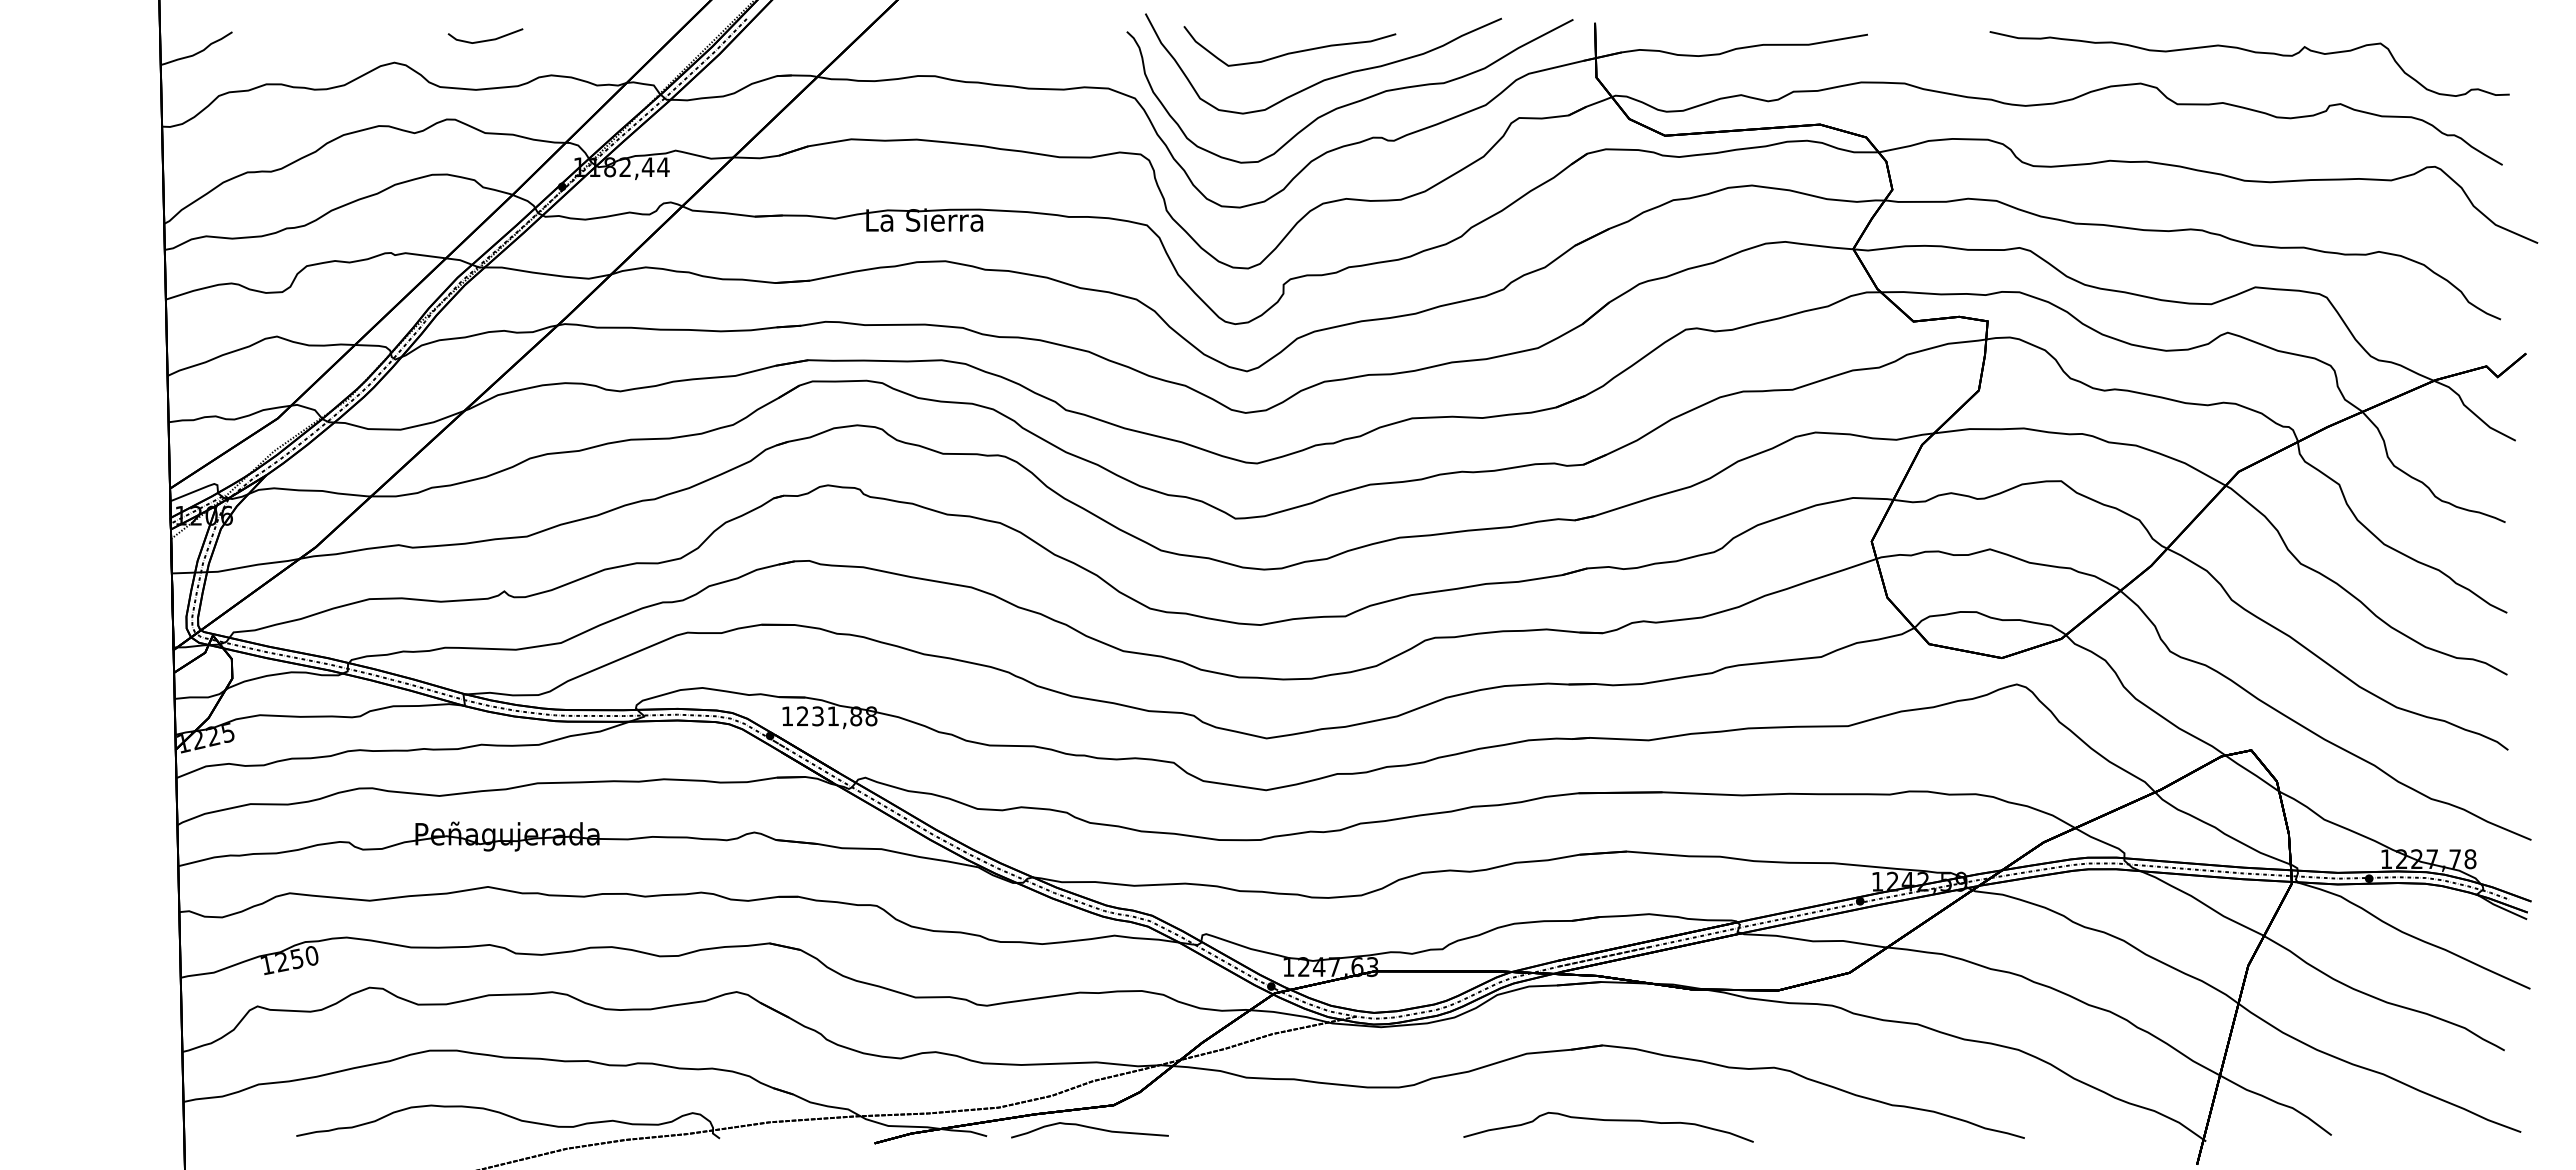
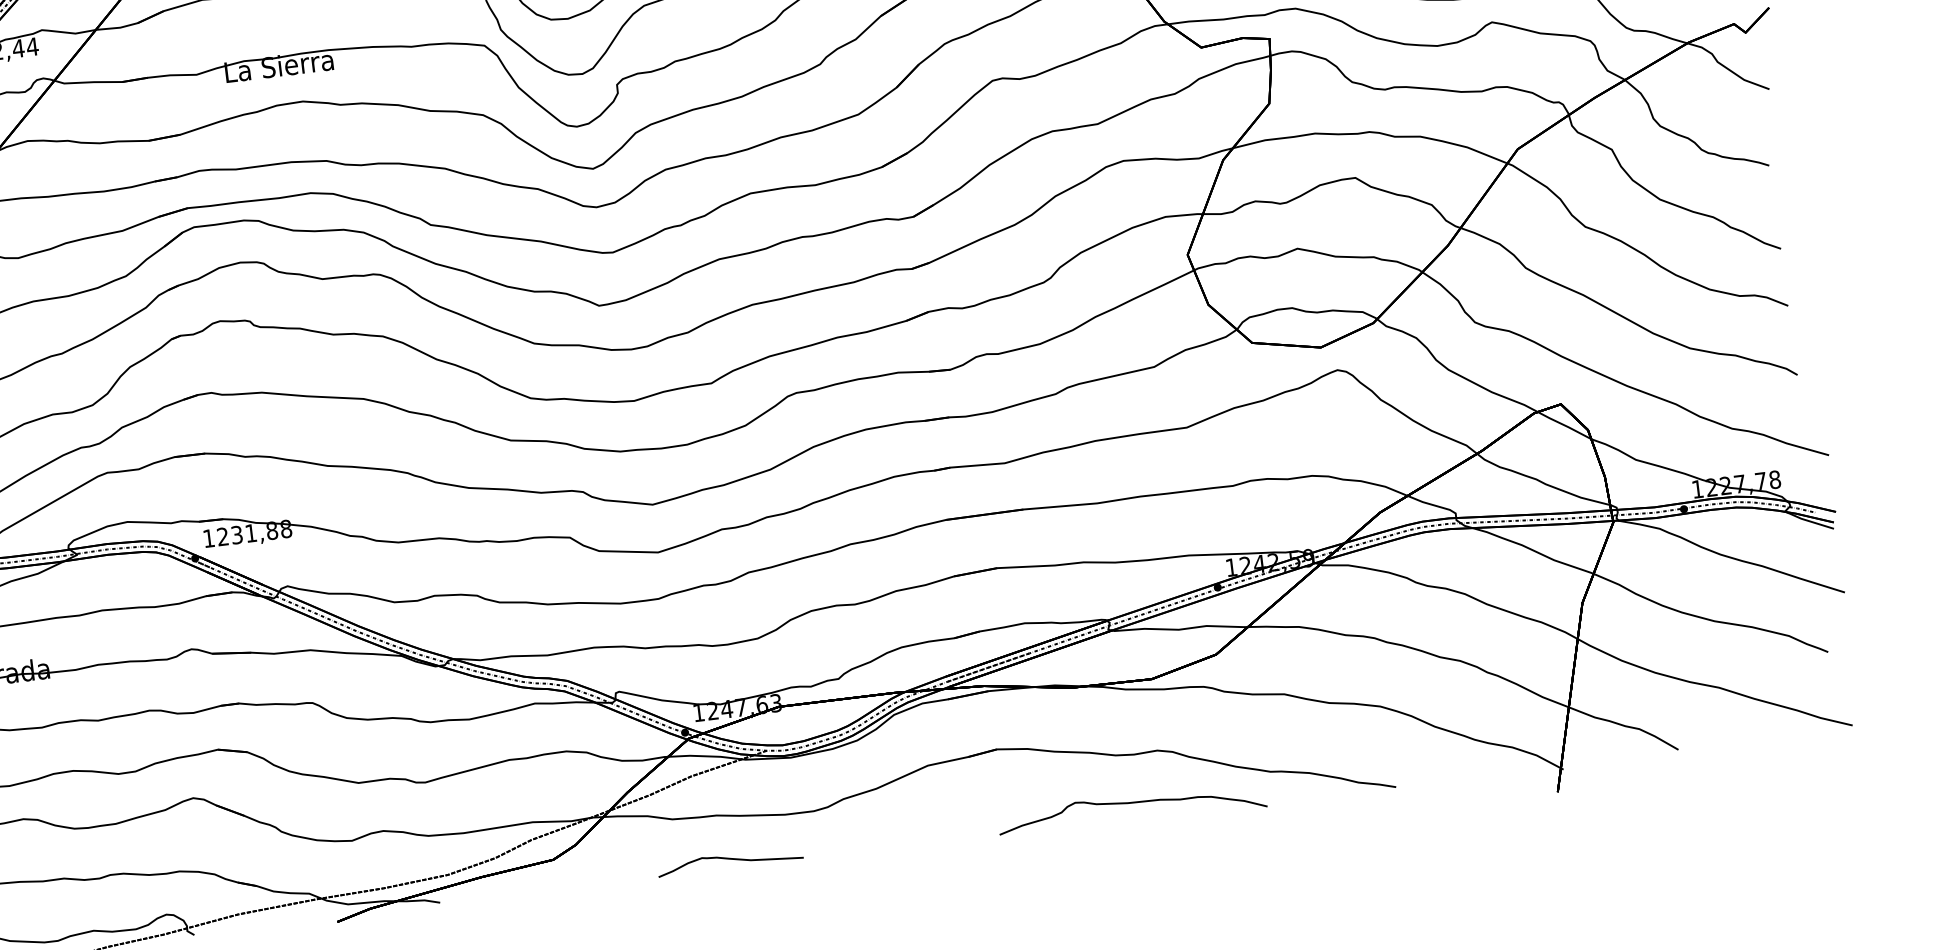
curve: (1608, 1121) -> (1131, 804), moved
curve: (1089, 1128) -> (729, 859), moved

